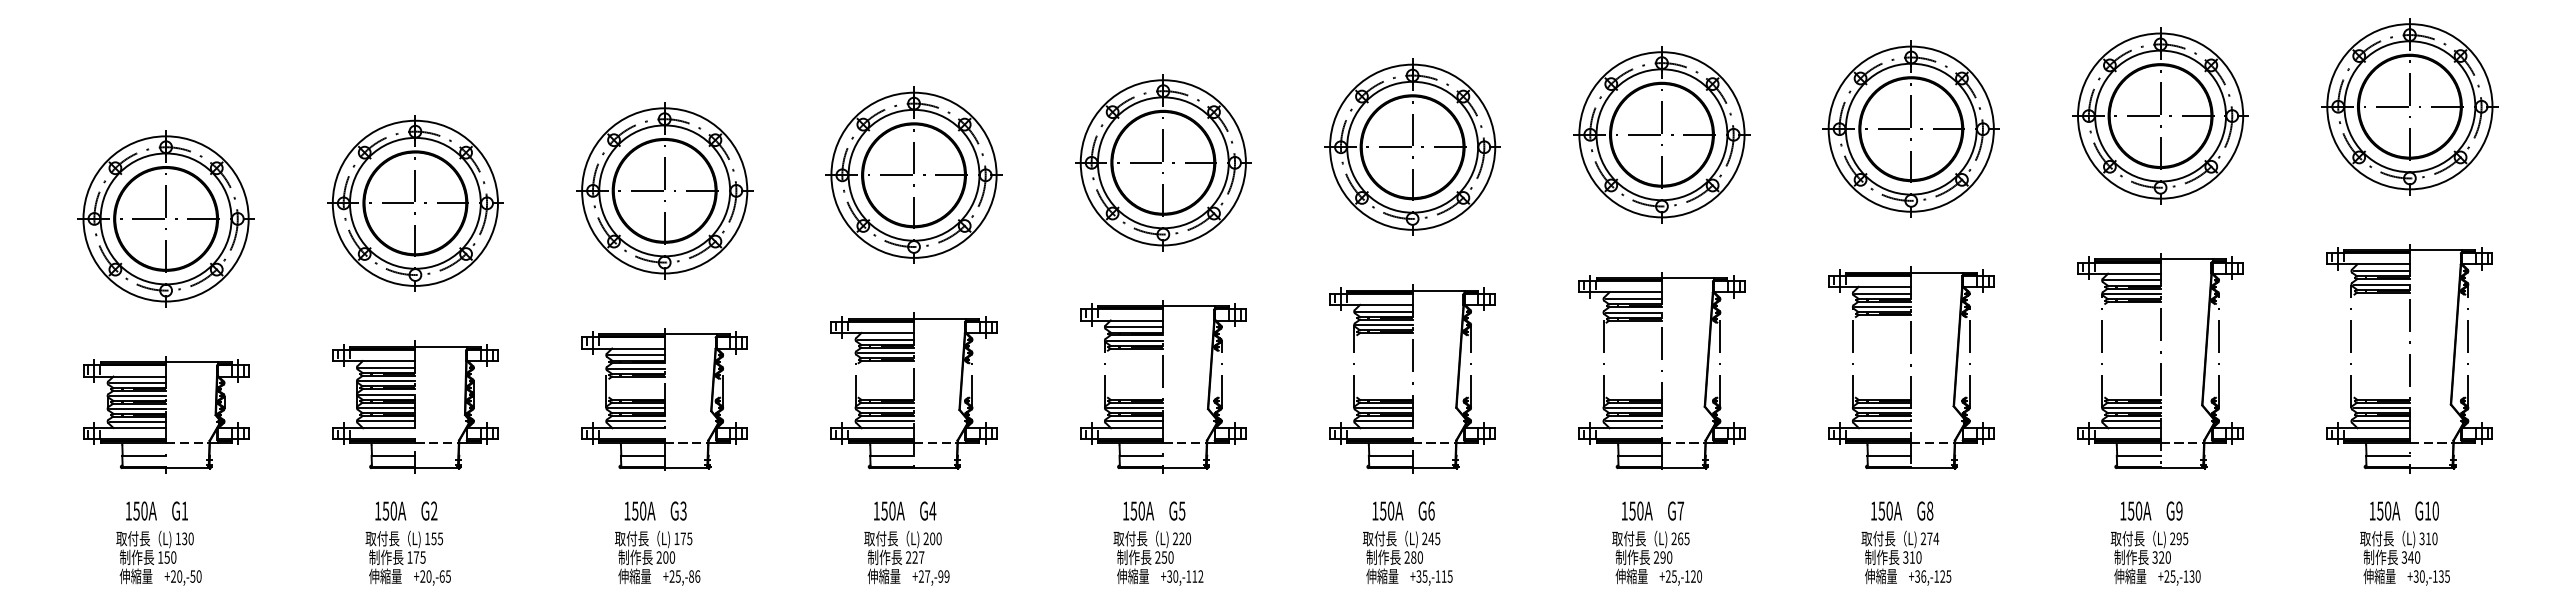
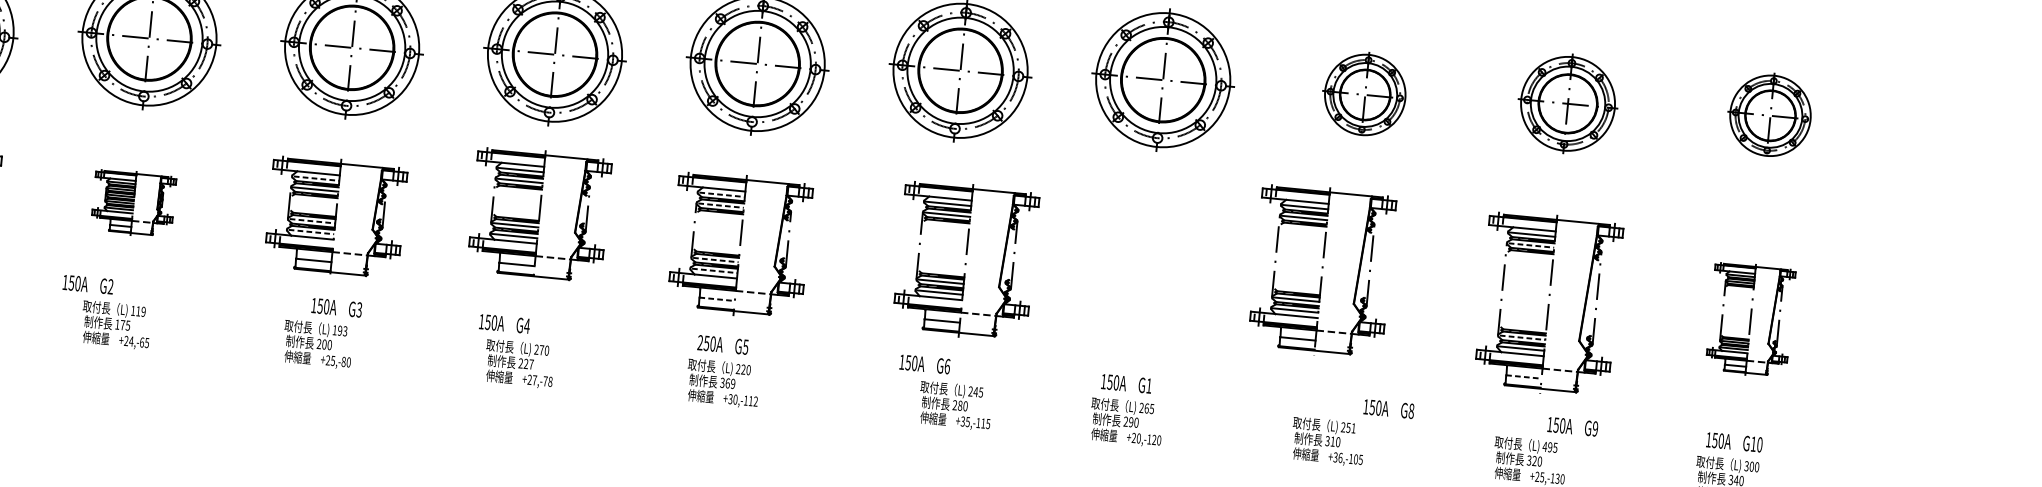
part: (2409, 106) -> (1770, 115), size x0.6
part: (2160, 115) -> (1568, 103), size x0.7
part: (1910, 128) -> (1364, 94), size x0.6
line: (2132, 293) -> (1531, 245), solid -> dashed
line: (1135, 327) -> (722, 195), solid -> dashed
line: (1135, 340) -> (721, 205), solid -> dashed
line: (637, 355) -> (317, 178), solid -> dashed
part: (2409, 358) -> (1750, 319), size x0.6
part: (1911, 367) -> (1322, 269), moved
part: (1661, 370) -> (1144, 270), removed
part: (1412, 378) -> (965, 260), moved
part: (913, 390) -> (539, 213), moved
part: (415, 406) -> (133, 202), size x0.6
line: (637, 407) -> (313, 220), solid -> dashed
line: (1135, 407) -> (716, 259), solid -> dashed
line: (2132, 407) -> (1522, 337), solid -> dashed
line: (637, 421) -> (312, 232), solid -> dashed
line: (1135, 421) -> (715, 271), solid -> dashed
line: (1141, 455) -> (717, 299), solid -> dashed
line: (2138, 455) -> (1523, 376), solid -> dashed
text: (406, 510) -> (88, 284), moved
text: (655, 510) -> (336, 307), moved
text: (905, 510) -> (505, 323), moved
text: (1125, 510) -> (699, 342), 150A -> 250A
text: (1680, 510) -> (1148, 385), G7 -> G1
text: (1902, 510) -> (1389, 408), moved
text: (2151, 510) -> (1572, 426), moved
text: (436, 538) -> (140, 311), 155 -> 119
text: (686, 538) -> (342, 330), 175 -> 193
text: (932, 538) -> (541, 349), 200 -> 270
text: (1933, 538) -> (1351, 427), 274 -> 251
text: (2172, 538) -> (1544, 446), 295 -> 495
text: (2428, 538) -> (1751, 466), 310 -> 300
text: (1164, 557) -> (727, 383), 250 -> 369
text: (1407, 557) -> (955, 405), moved
text: (428, 576) -> (131, 341), +20,-65 -> +24,-65
text: (697, 576) -> (348, 362), +25,-86 -> +25,-80
text: (943, 576) -> (547, 381), +27,-99 -> +27,-78
text: (1673, 576) -> (1138, 438), +25,-120 -> +20,-120
text: (1942, 576) -> (1355, 459), +36,-125 -> +36,-105

